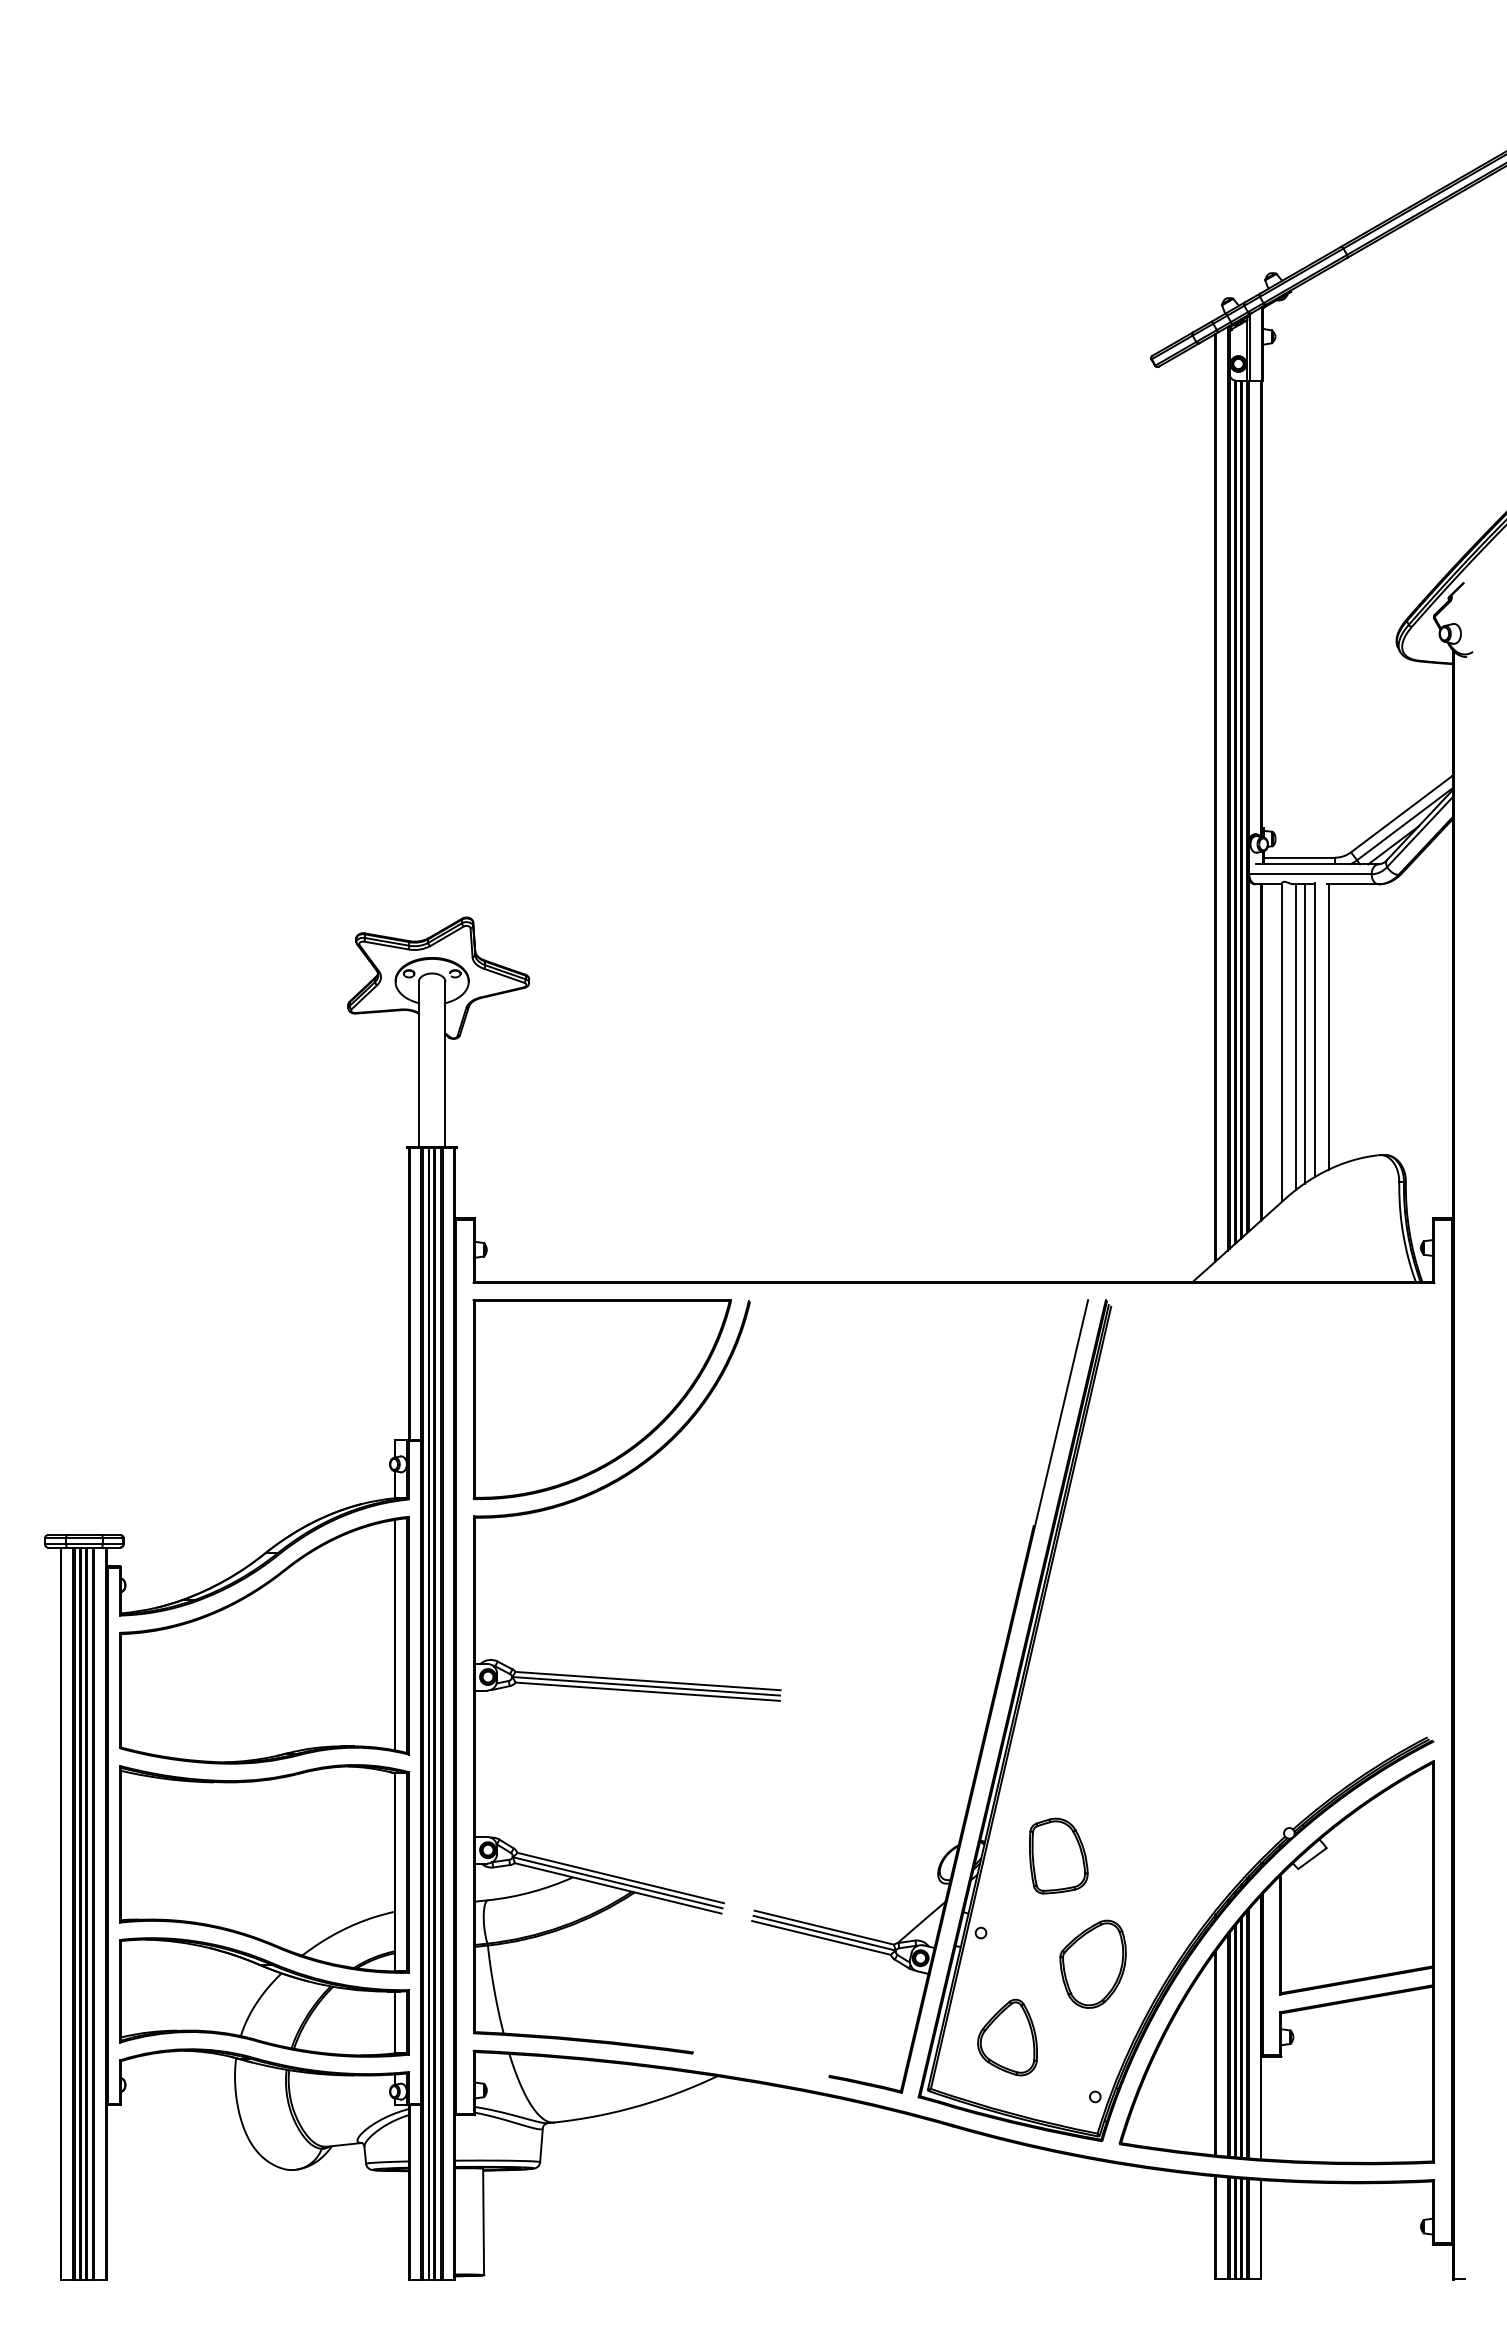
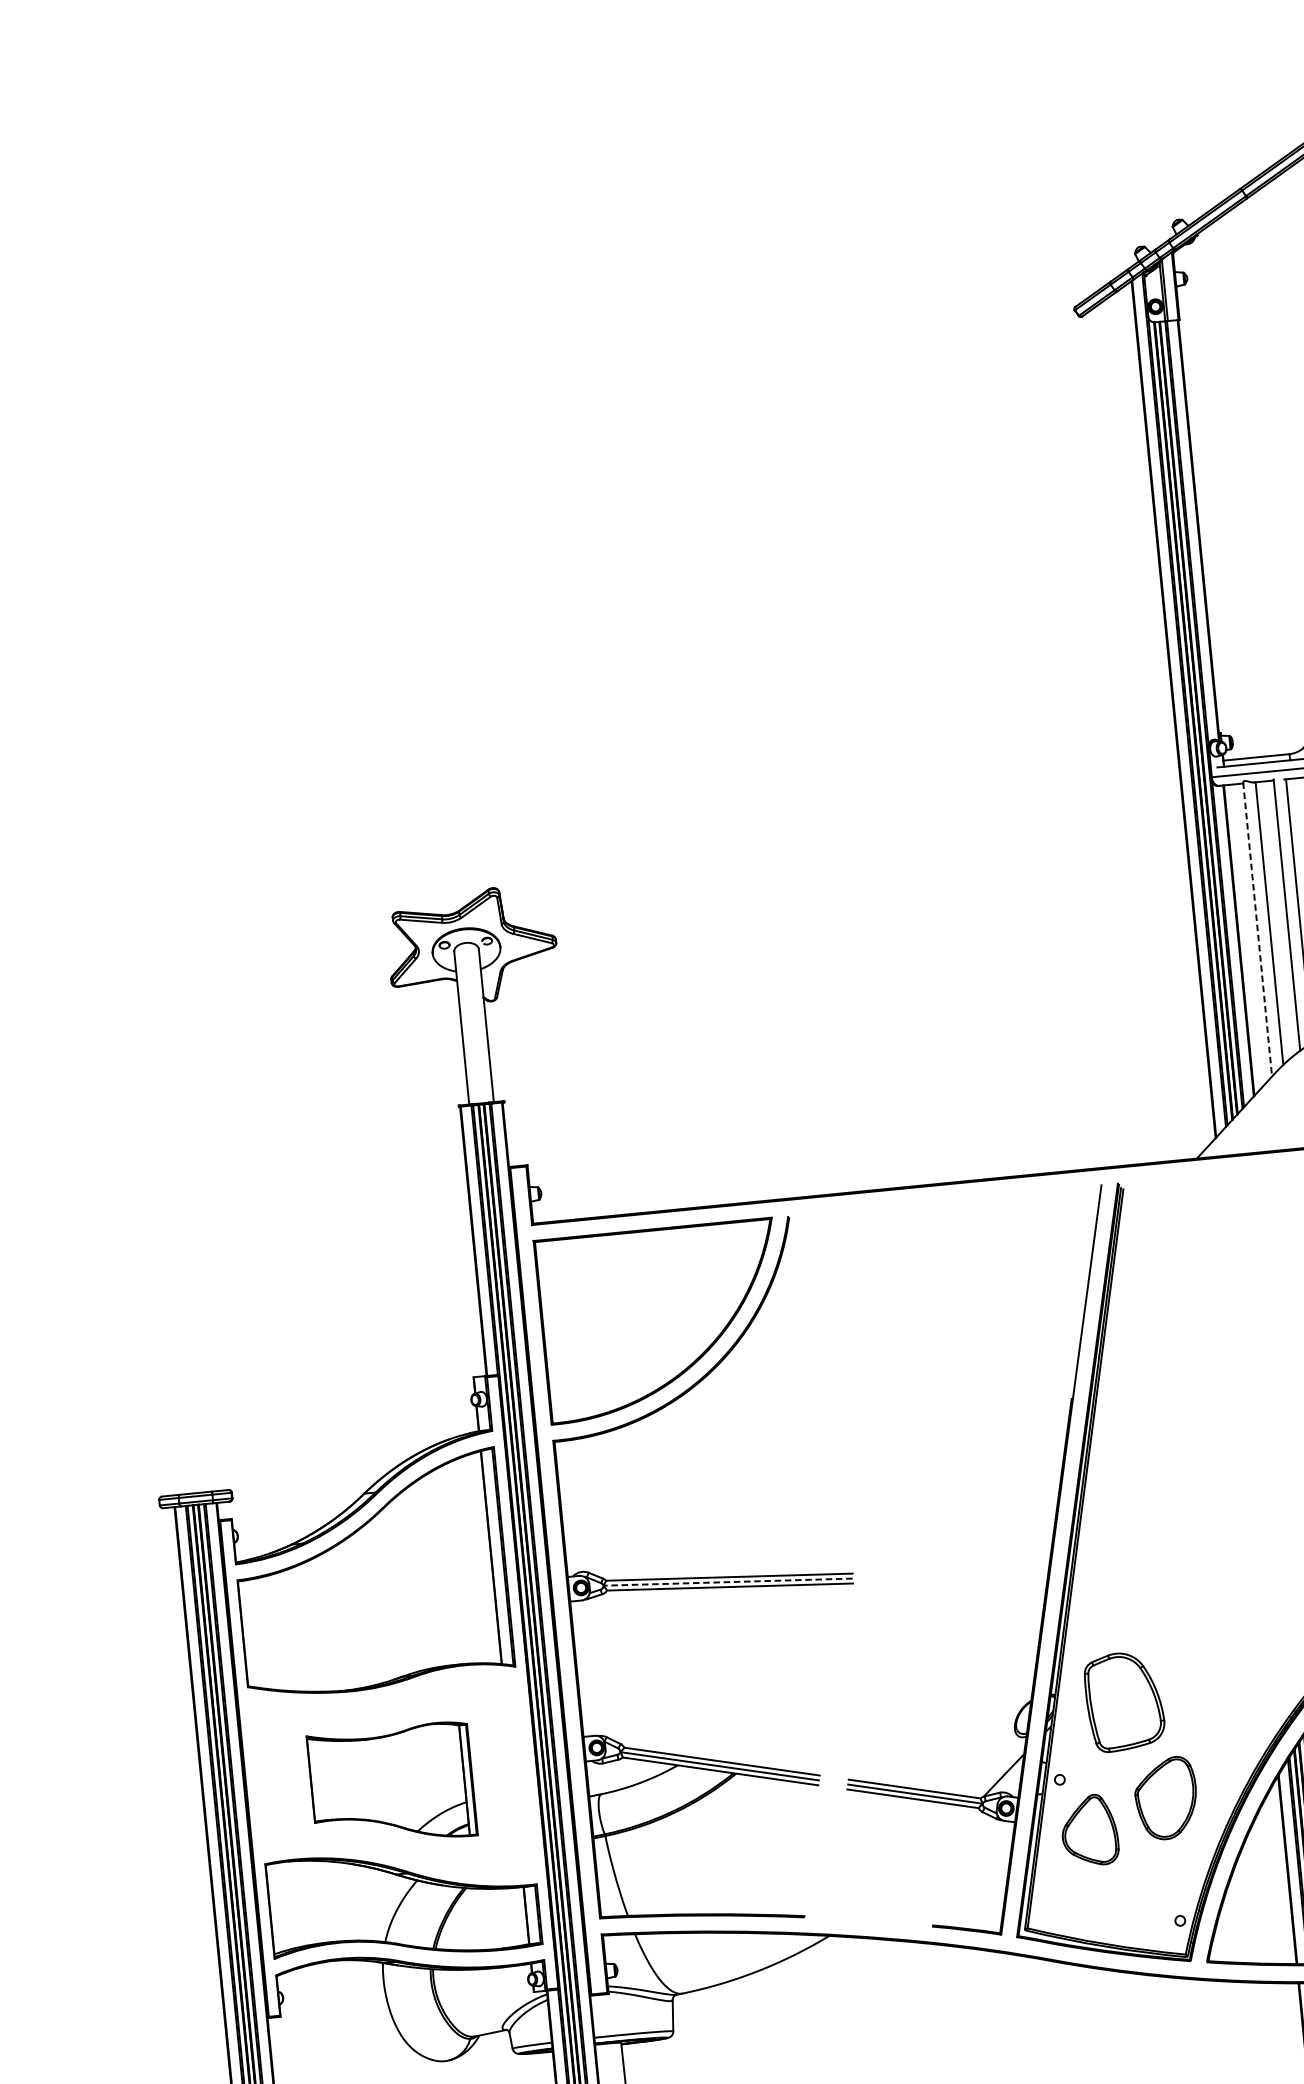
line: (1304, 1033) -> (1277, 919), removed
line: (1282, 1042) -> (1257, 929), solid -> dashed
line: (645, 1686) -> (727, 1582), solid -> dashed
part: (1058, 1855) -> (1124, 1701), size x1.4
part: (264, 1868) -> (391, 1785), size x0.6
part: (1007, 2037) -> (1089, 1830), moved

